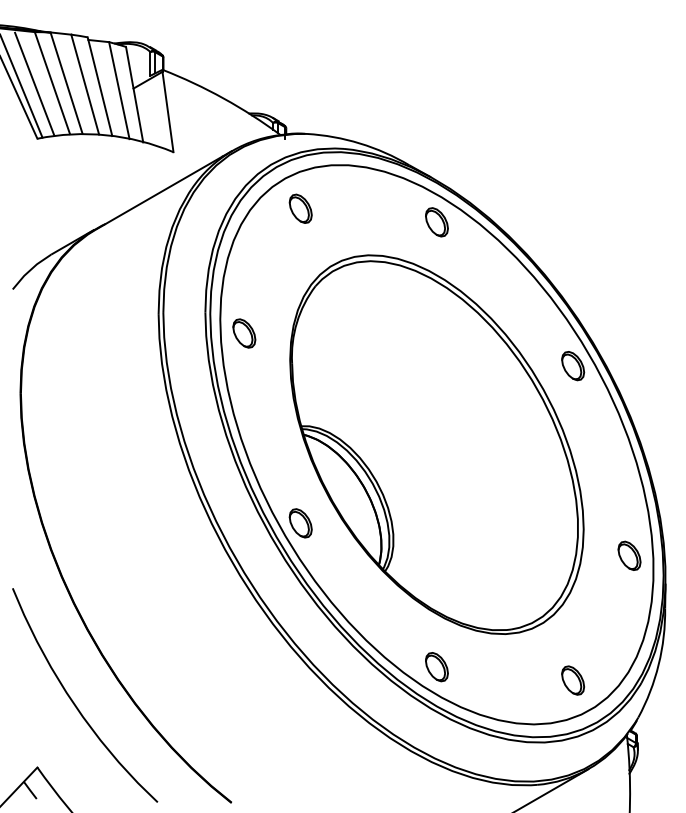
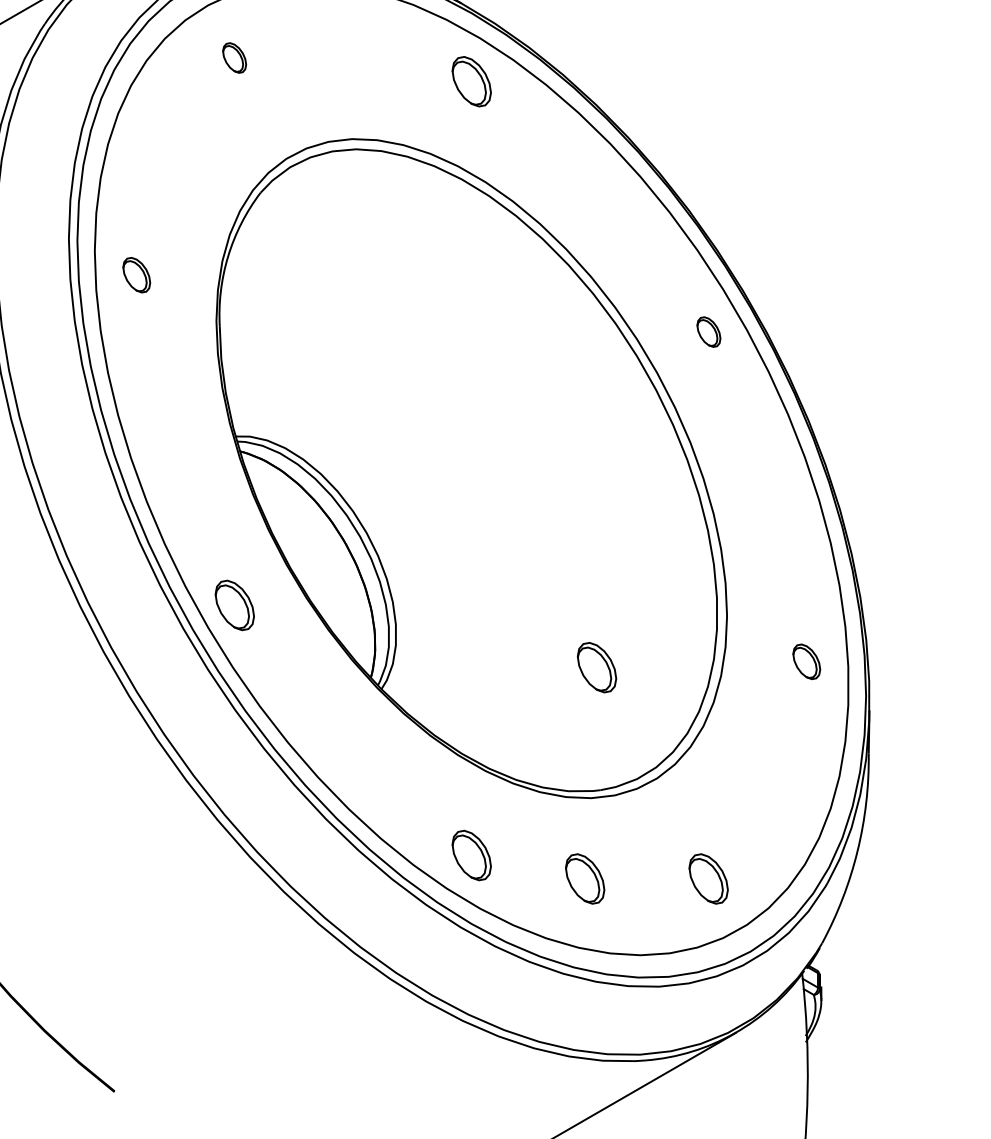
part: (300, 208) -> (234, 57), size x0.6
part: (244, 333) -> (136, 275), size x0.7
part: (573, 366) -> (709, 332), size x0.6
part: (629, 555) -> (806, 661), size x0.7
part: (508, 559) -> (596, 668), added
part: (501, 680) -> (584, 878), added

